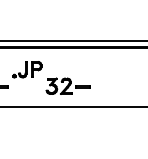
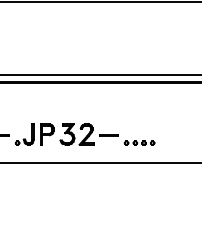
part: (27, 69) -> (34, 134), moved
part: (105, 92) -> (139, 142), added

